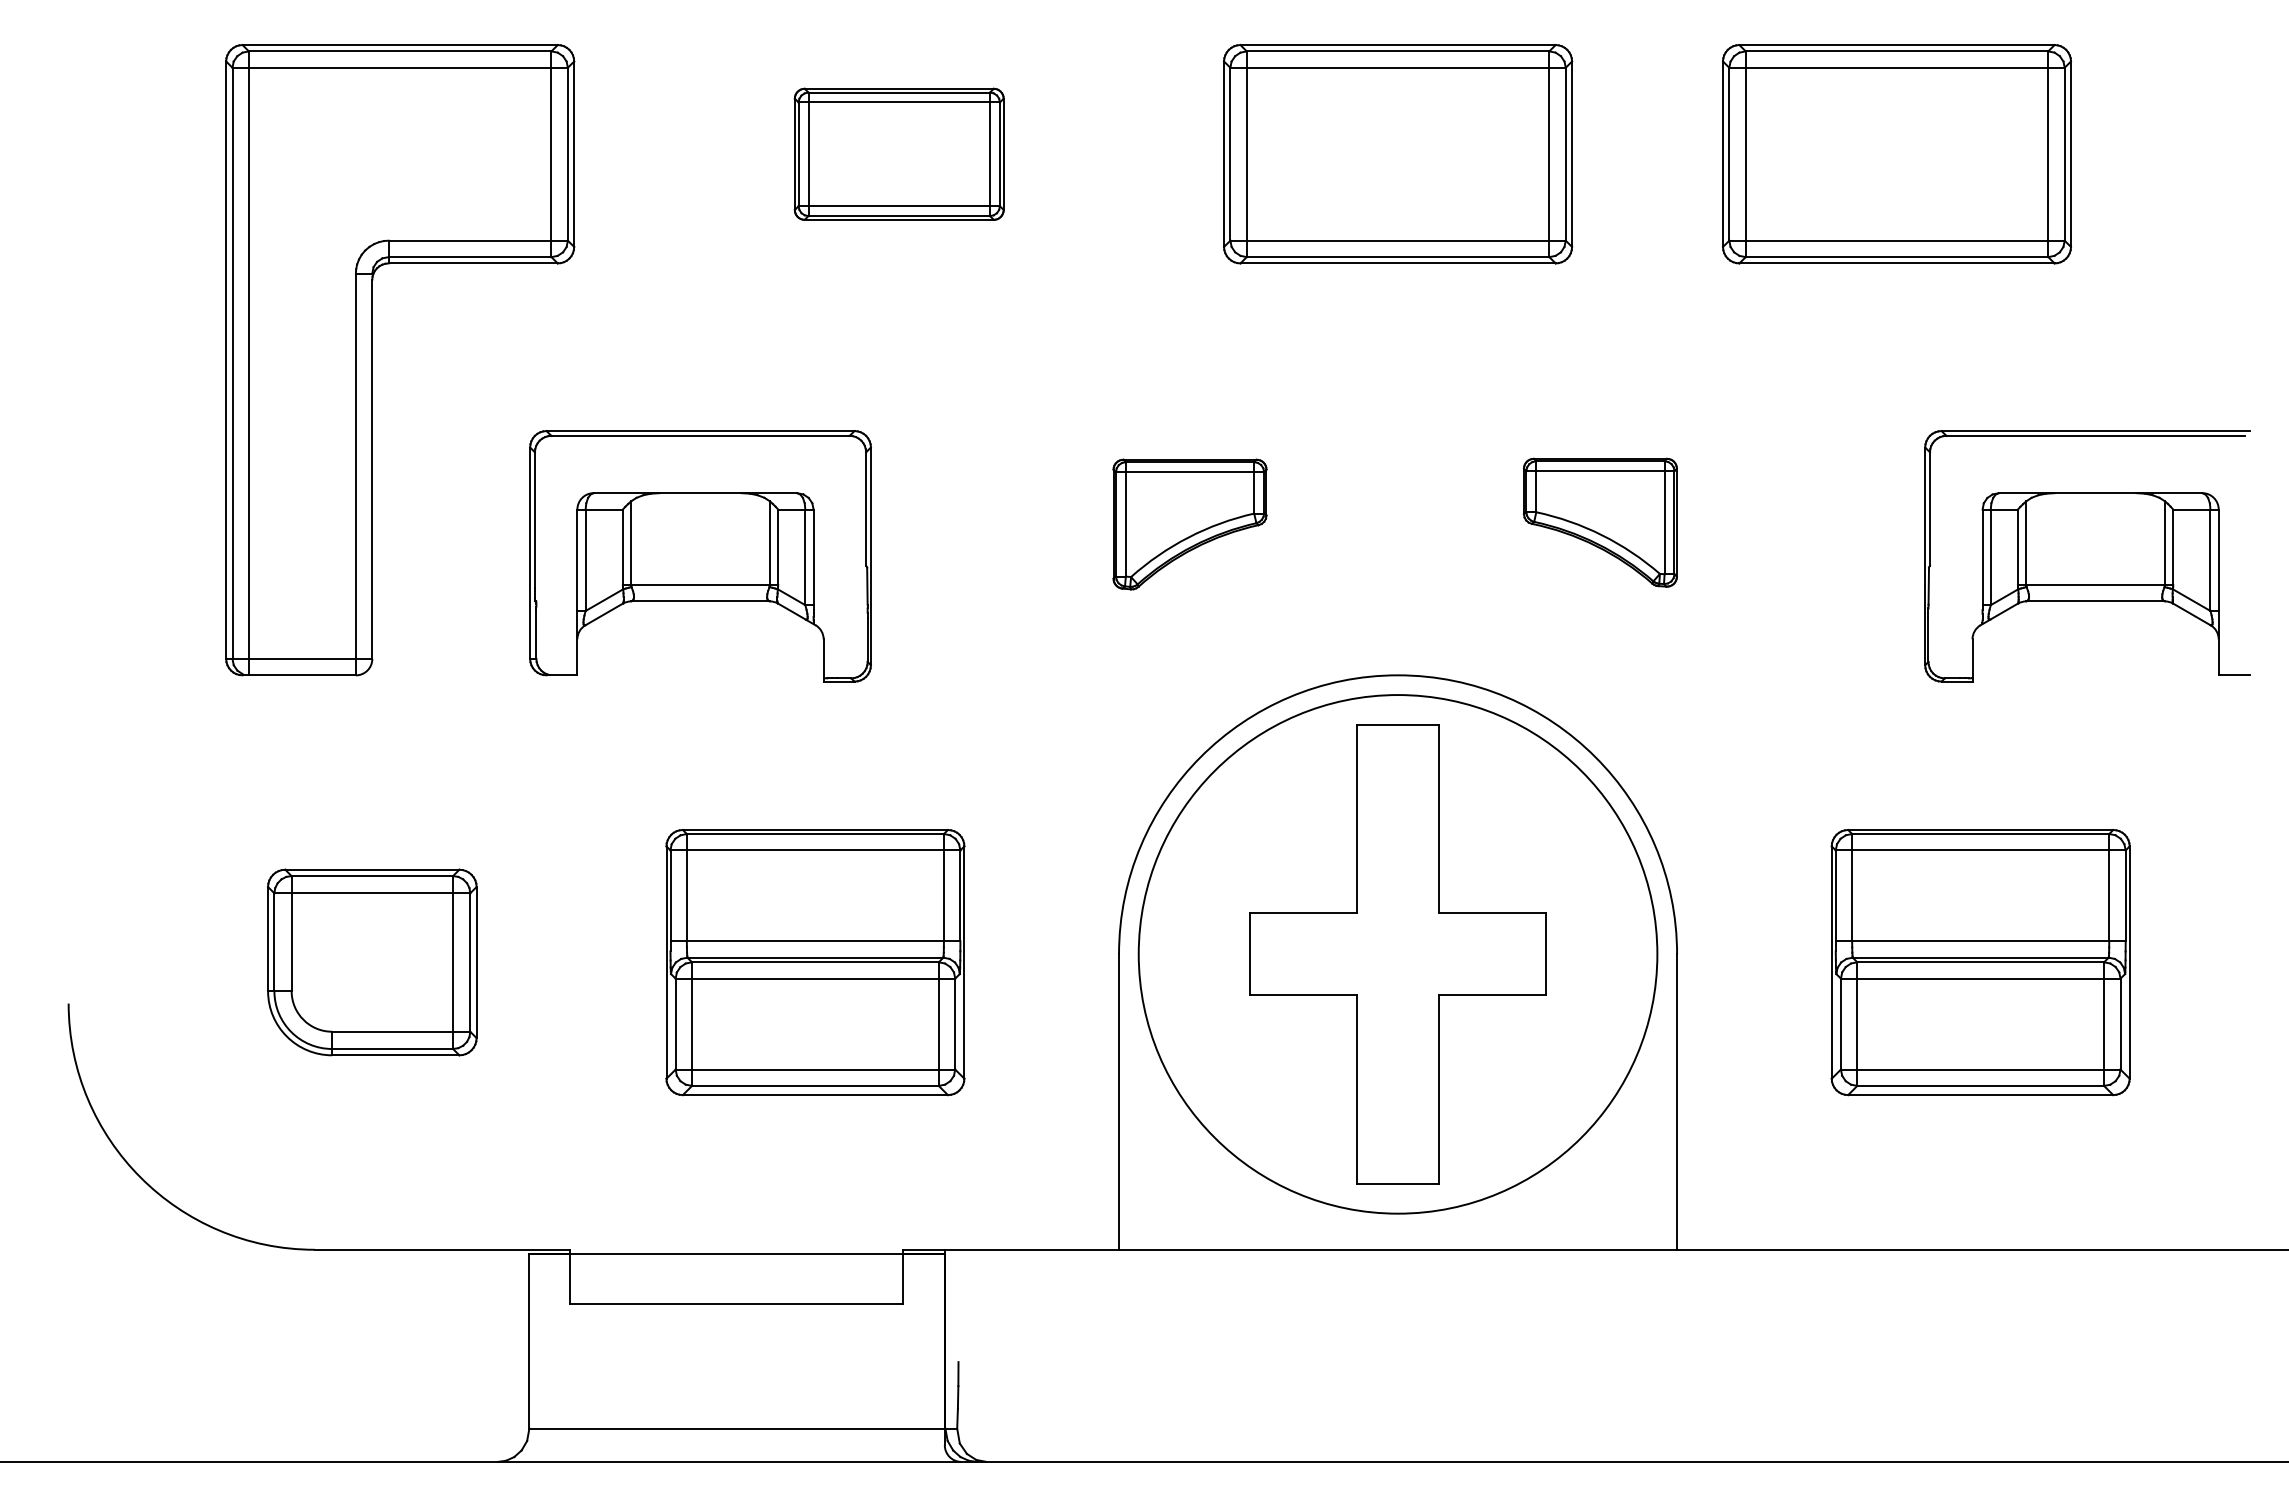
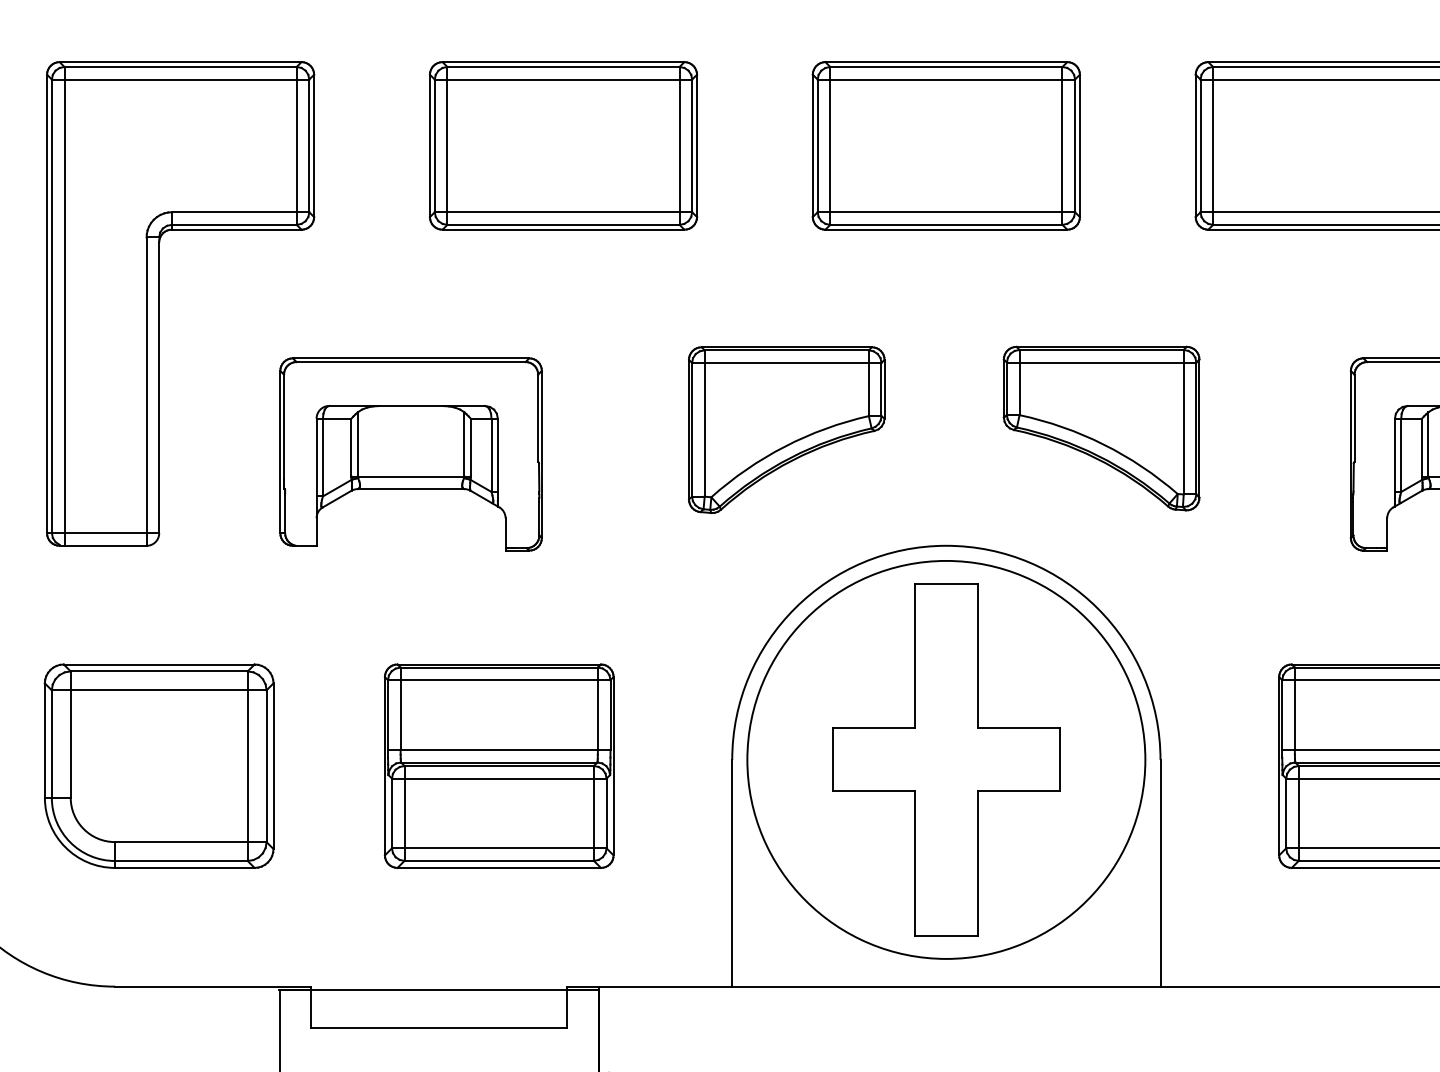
part: (899, 154) -> (563, 146), size x1.67
part: (1600, 522) -> (1101, 428), size x1.67
part: (1189, 524) -> (786, 430), size x1.67
part: (372, 962) -> (159, 766), size x1.43

